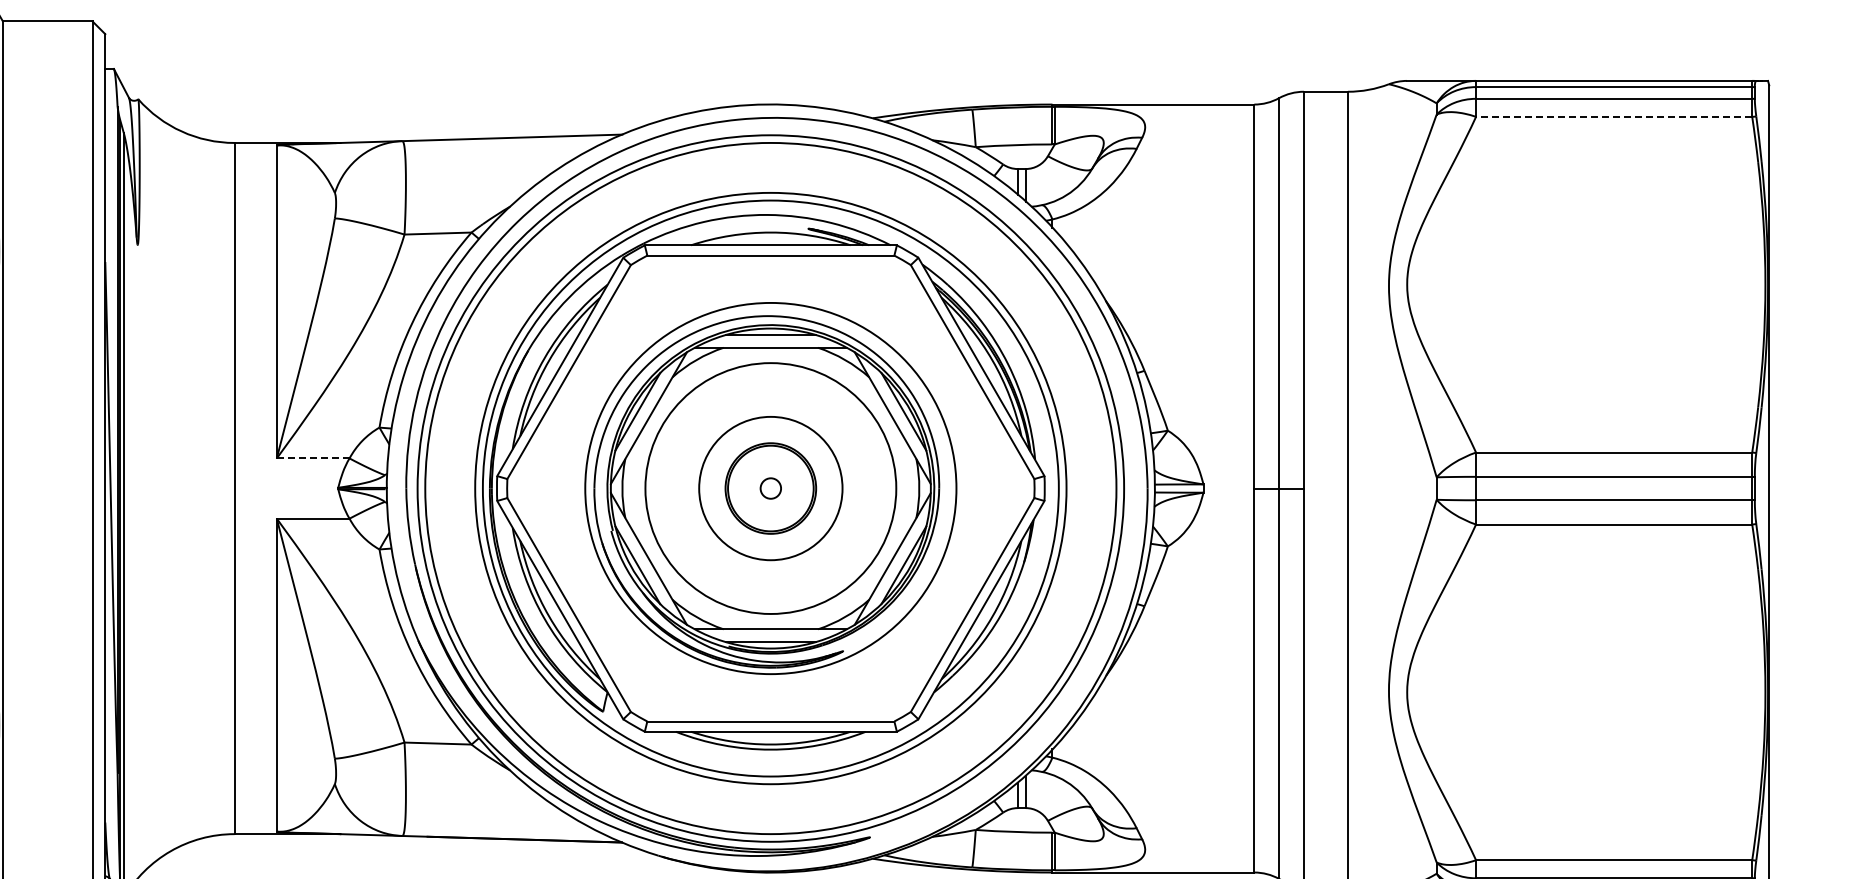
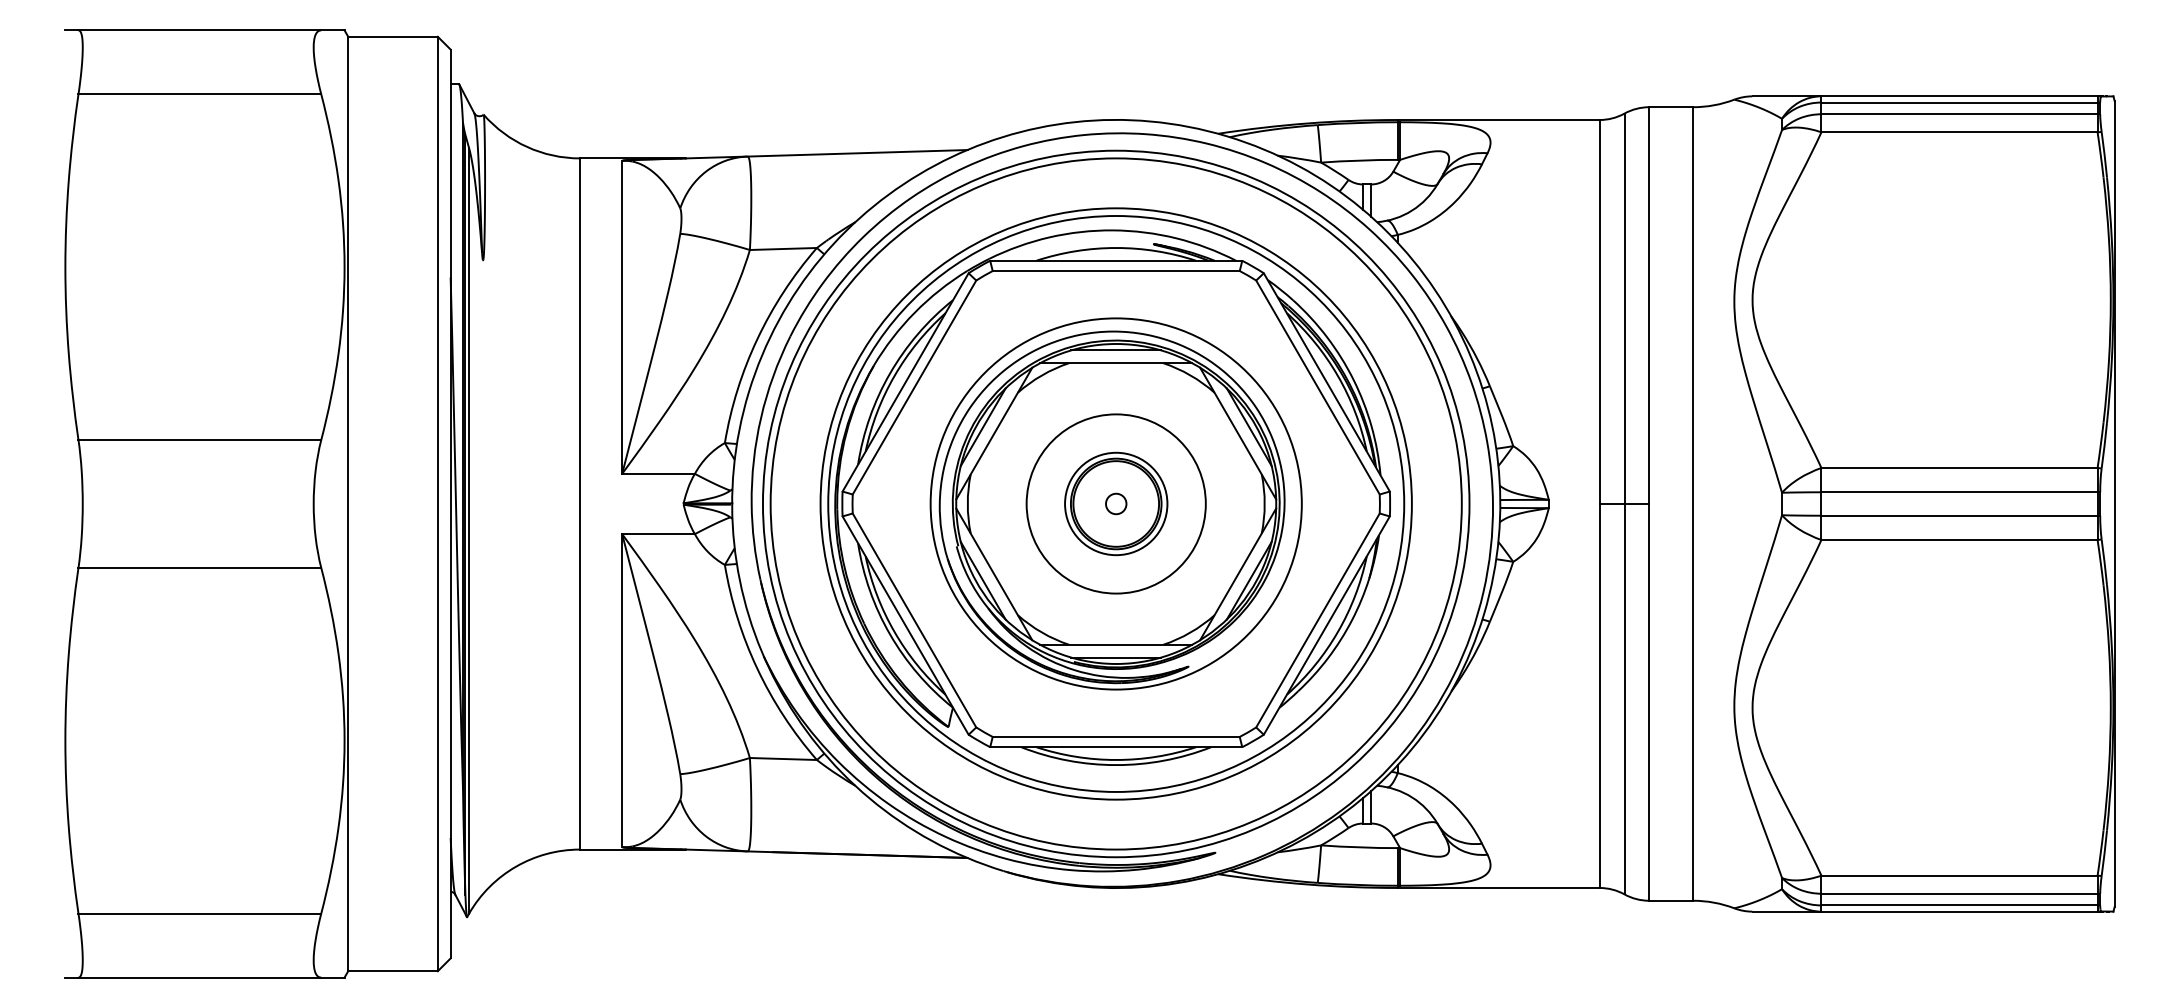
line: (1614, 117) -> (1959, 132), dashed -> solid
line: (313, 458) -> (658, 473), dashed -> solid
circle: (770, 488) -> (1115, 503), size x0.71
circle: (771, 488) -> (1116, 503), size x0.71

